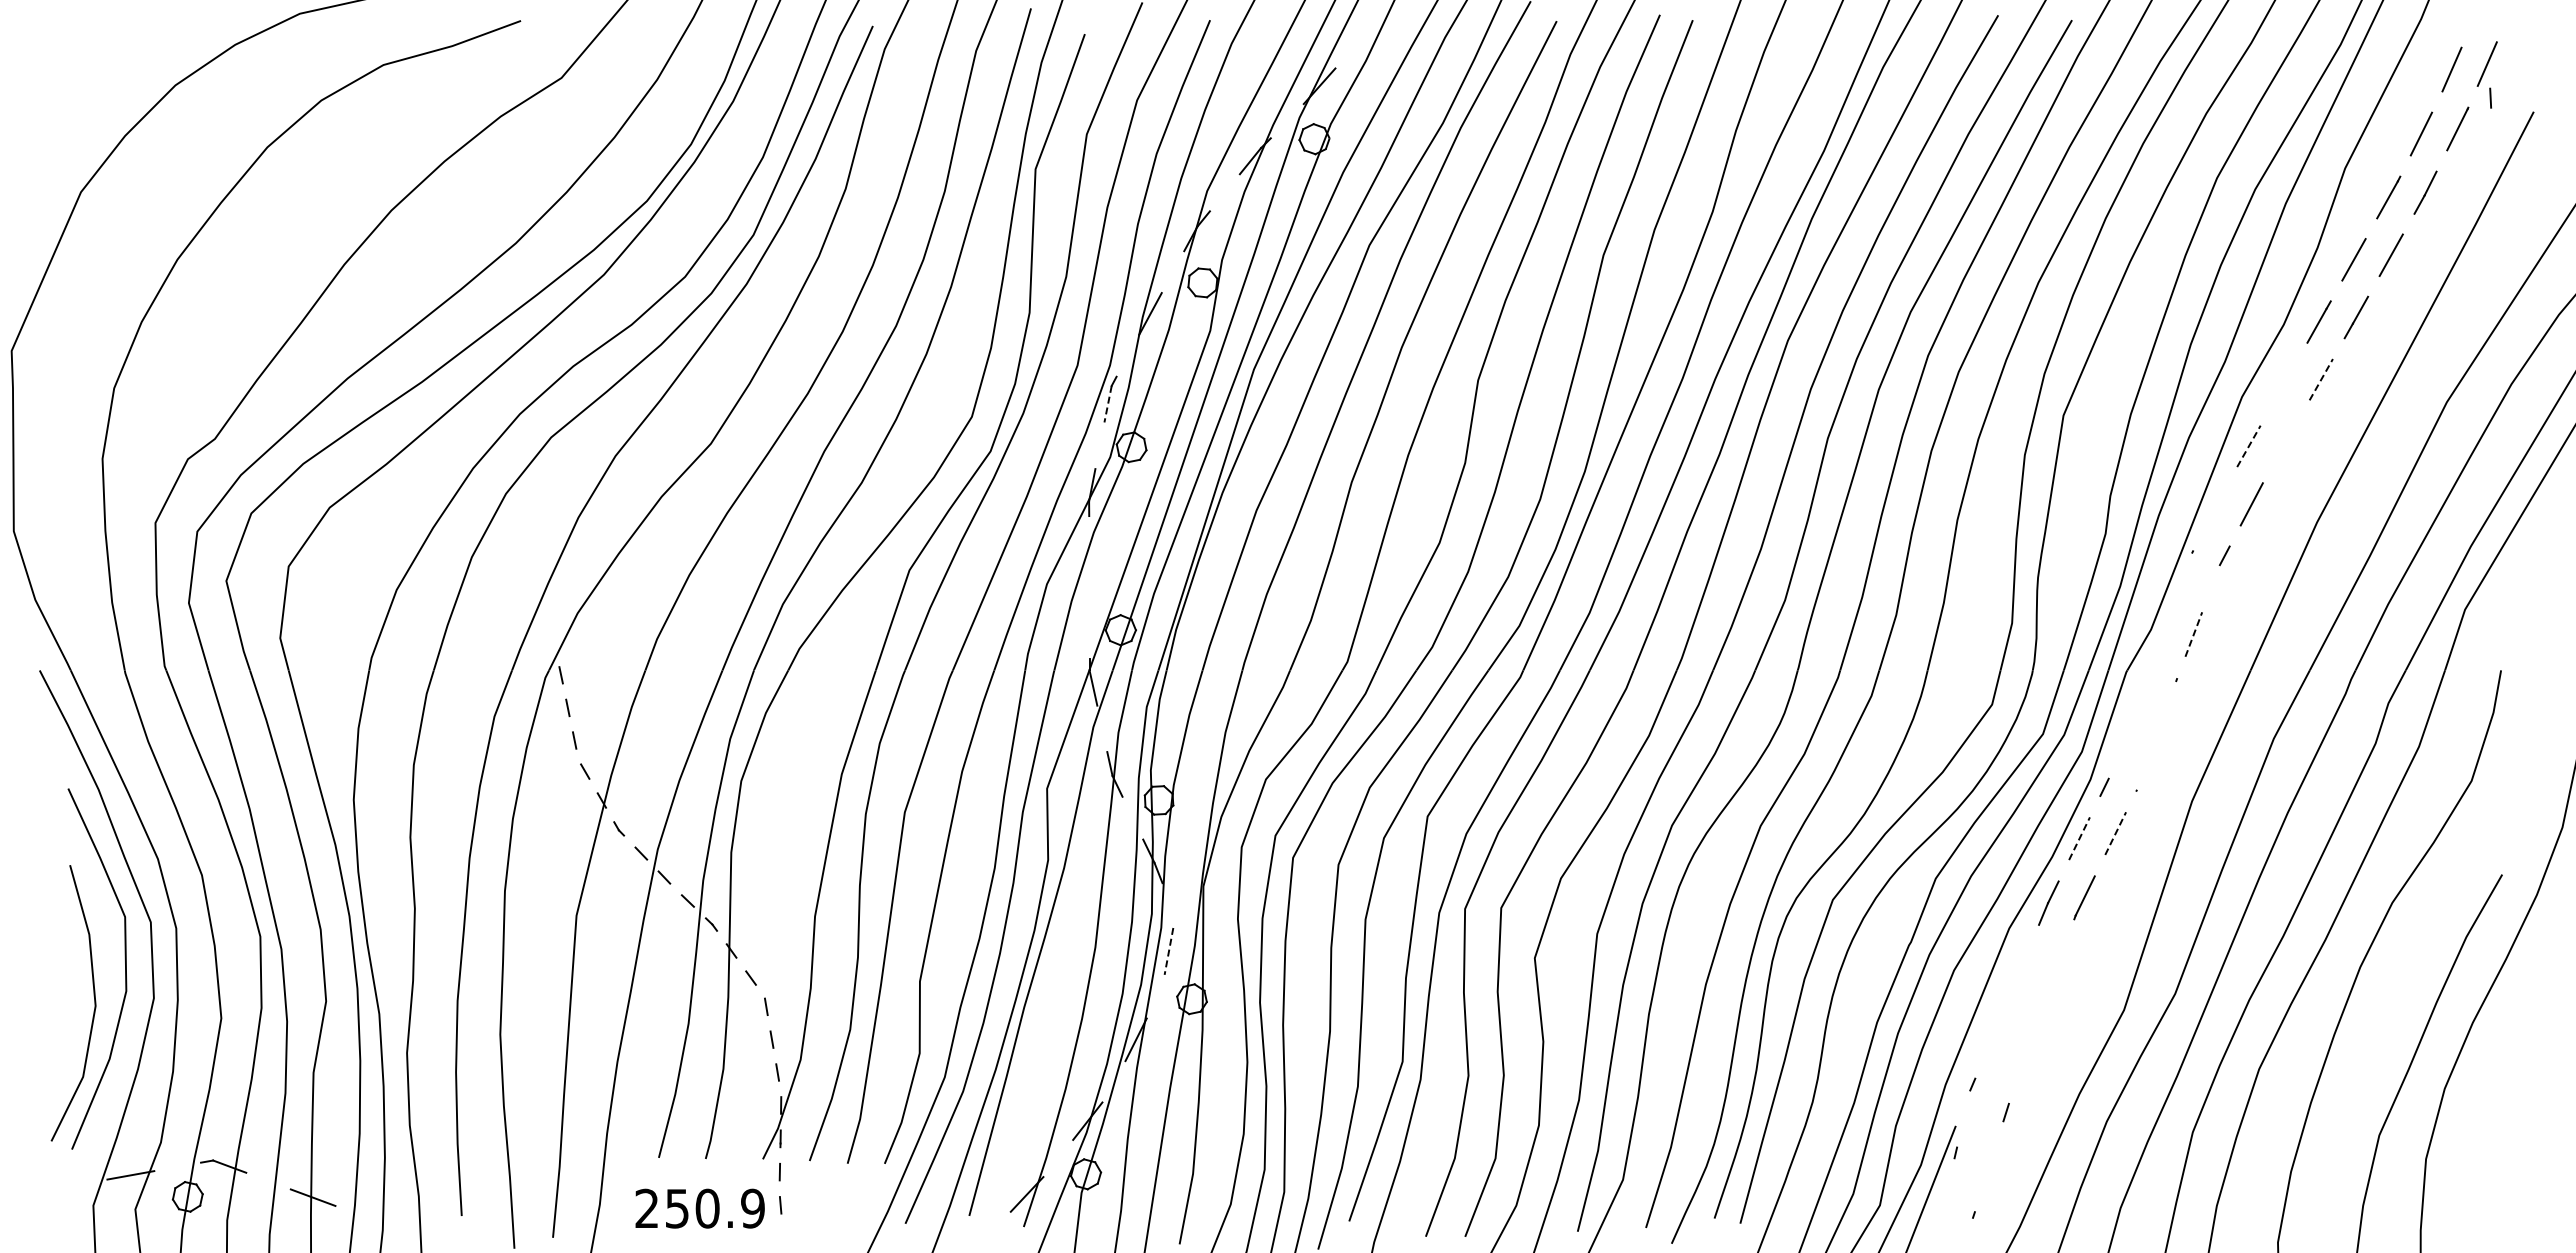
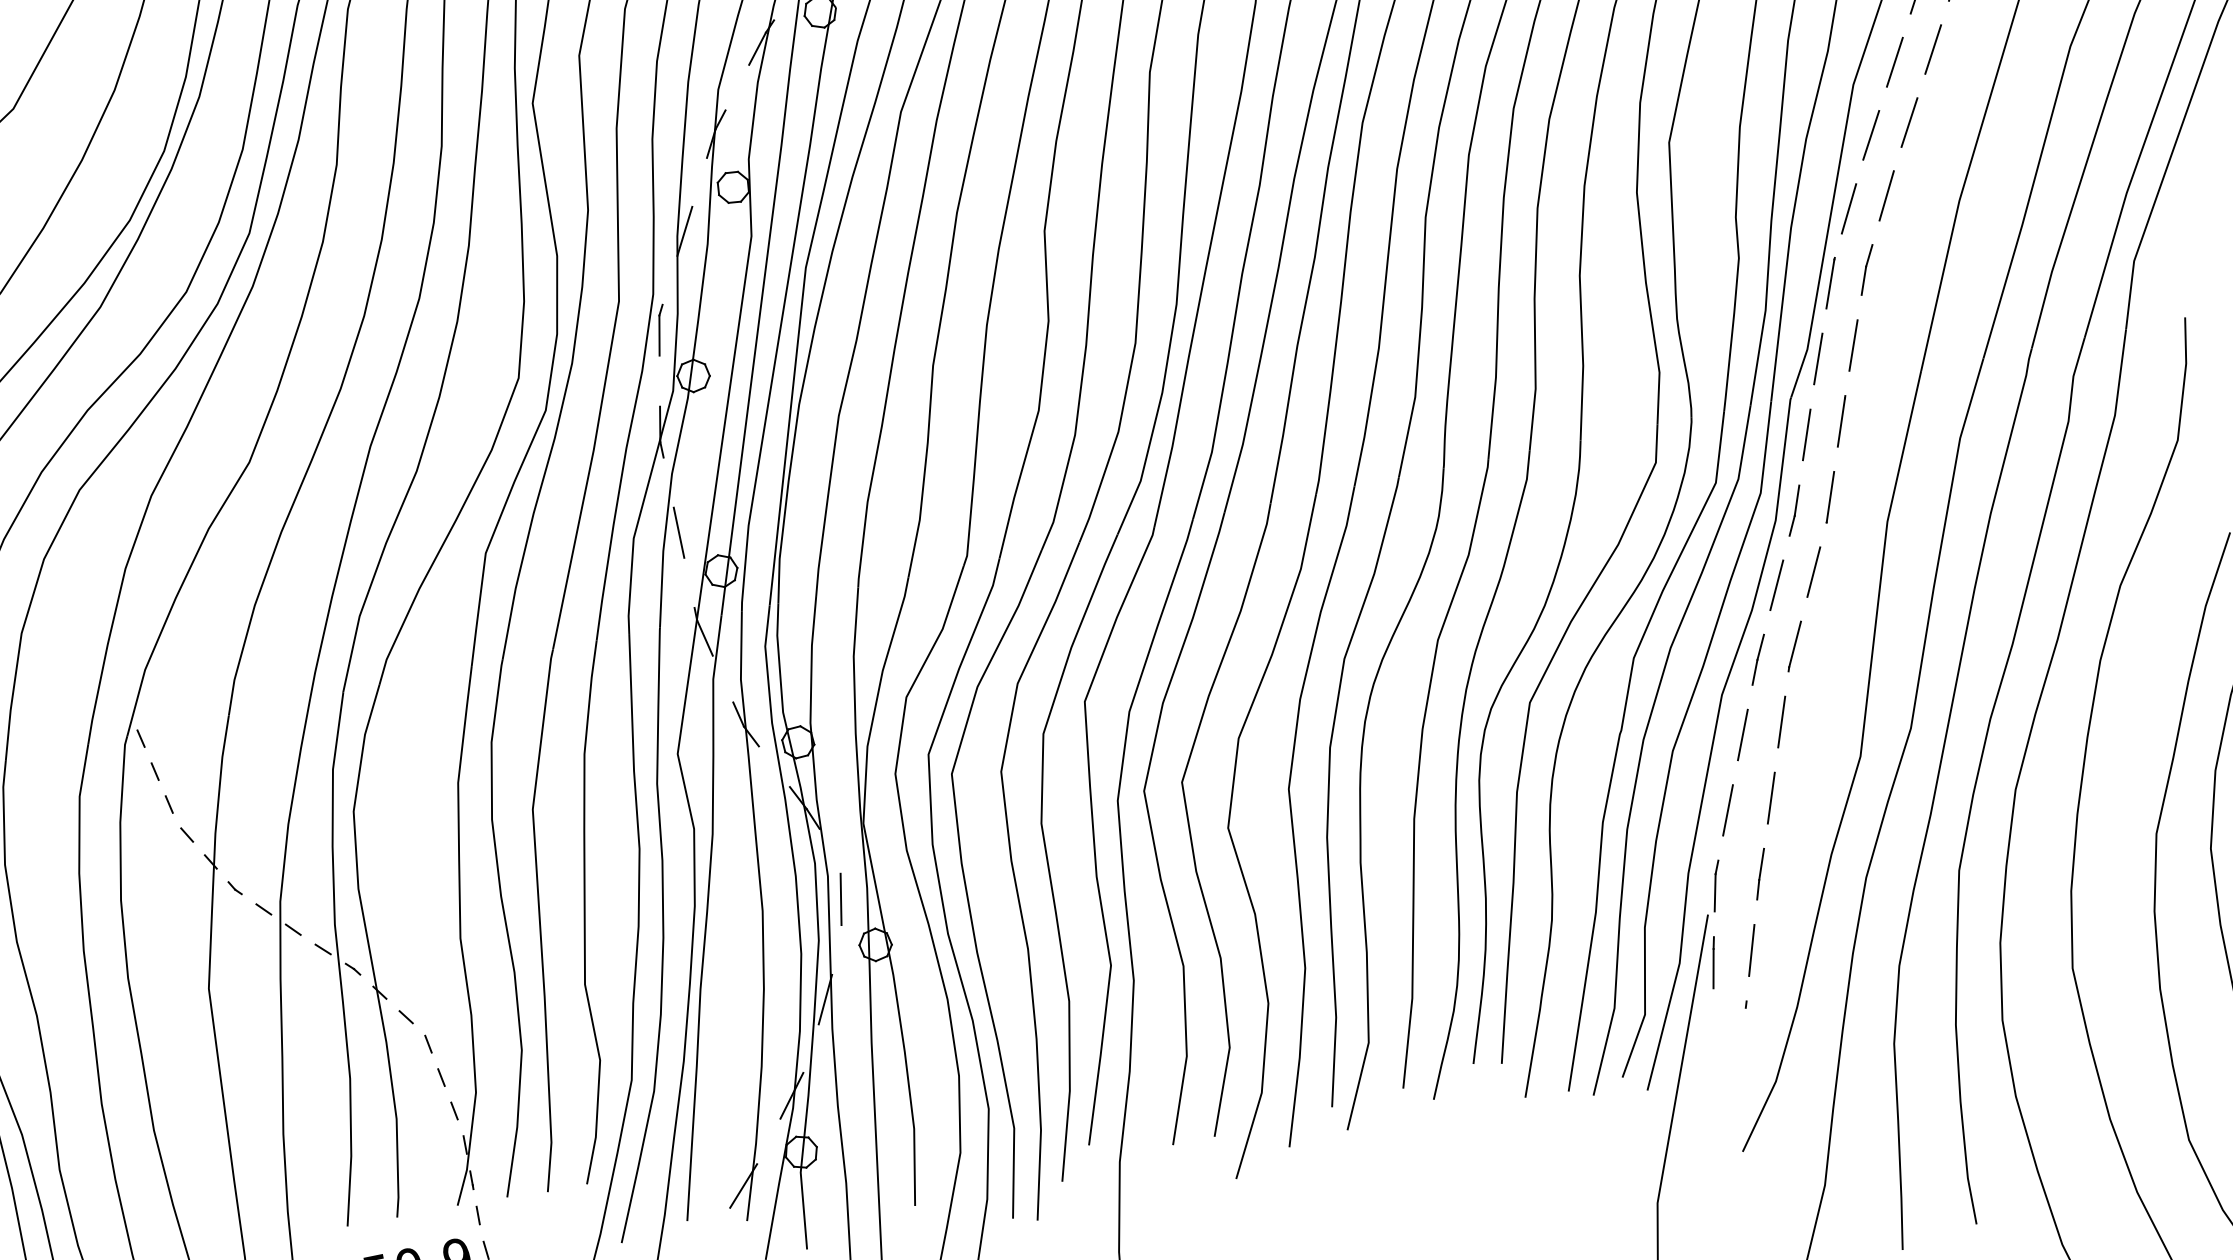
line: (2321, 379) -> (1933, 49), dashed -> solid
line: (2283, 383) -> (1894, 61), added
line: (1108, 404) -> (660, 335), dashed -> solid
line: (2285, 441) -> (1908, 122), added
line: (2248, 446) -> (1870, 135), dashed -> solid
line: (2215, 509) -> (1849, 209), added
line: (2184, 573) -> (1830, 283), added
line: (2214, 577) -> (1863, 280), added
line: (1089, 587) -> (679, 532), added
line: (2193, 634) -> (1853, 345), dashed -> solid
line: (2158, 640) -> (1817, 359), added
line: (2168, 702) -> (1841, 422), added
line: (2134, 706) -> (1806, 434), added
line: (2113, 765) -> (1796, 500), added
line: (2144, 768) -> (1830, 497), added
line: (2115, 833) -> (1813, 572), dashed -> solid
line: (2079, 838) -> (1776, 585), dashed -> solid
line: (1168, 951) -> (840, 899), dashed -> solid
line: (2058, 963) -> (1781, 721), added
line: (2020, 968) -> (1742, 734), added
line: (2034, 1031) -> (1770, 798), added
line: (1993, 1034) -> (1728, 810), added
line: (2013, 1089) -> (1760, 863), added
line: (1966, 1107) -> (1715, 892), added
line: (1989, 1166) -> (1752, 950), added
line: (1950, 1176) -> (1713, 969), added

